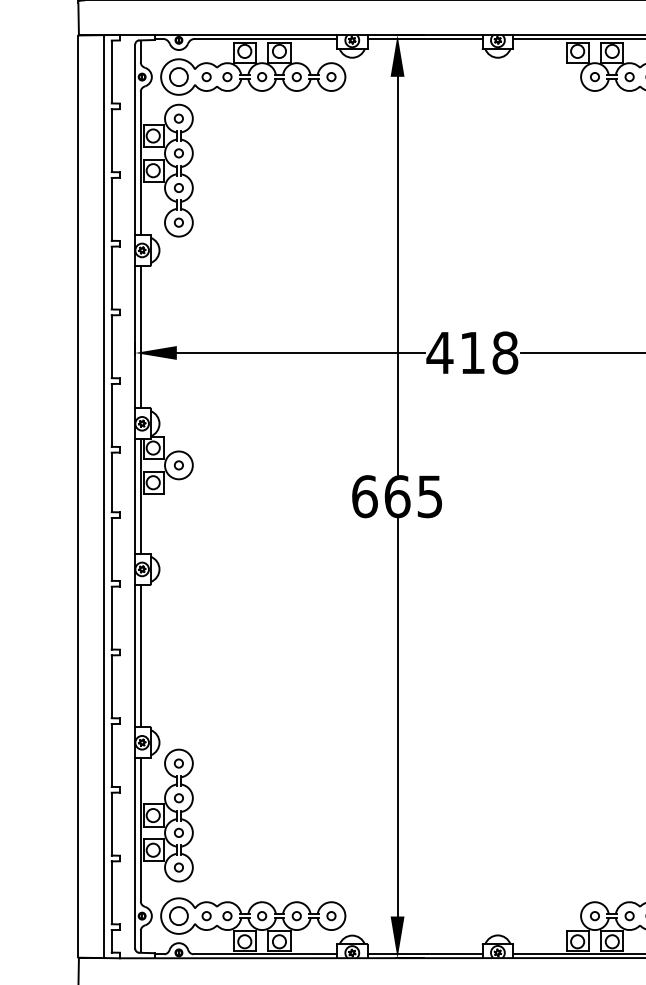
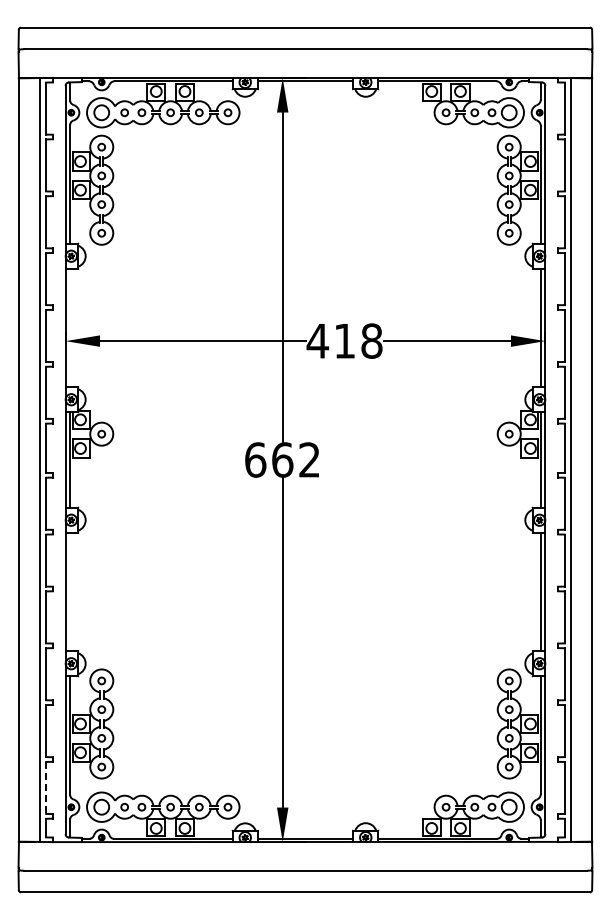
line: (141, 336) -> (70, 327), removed
text: (429, 496) -> (309, 459), 665 -> 662
line: (141, 655) -> (70, 591), removed
line: (112, 893) -> (46, 788), solid -> dashed

